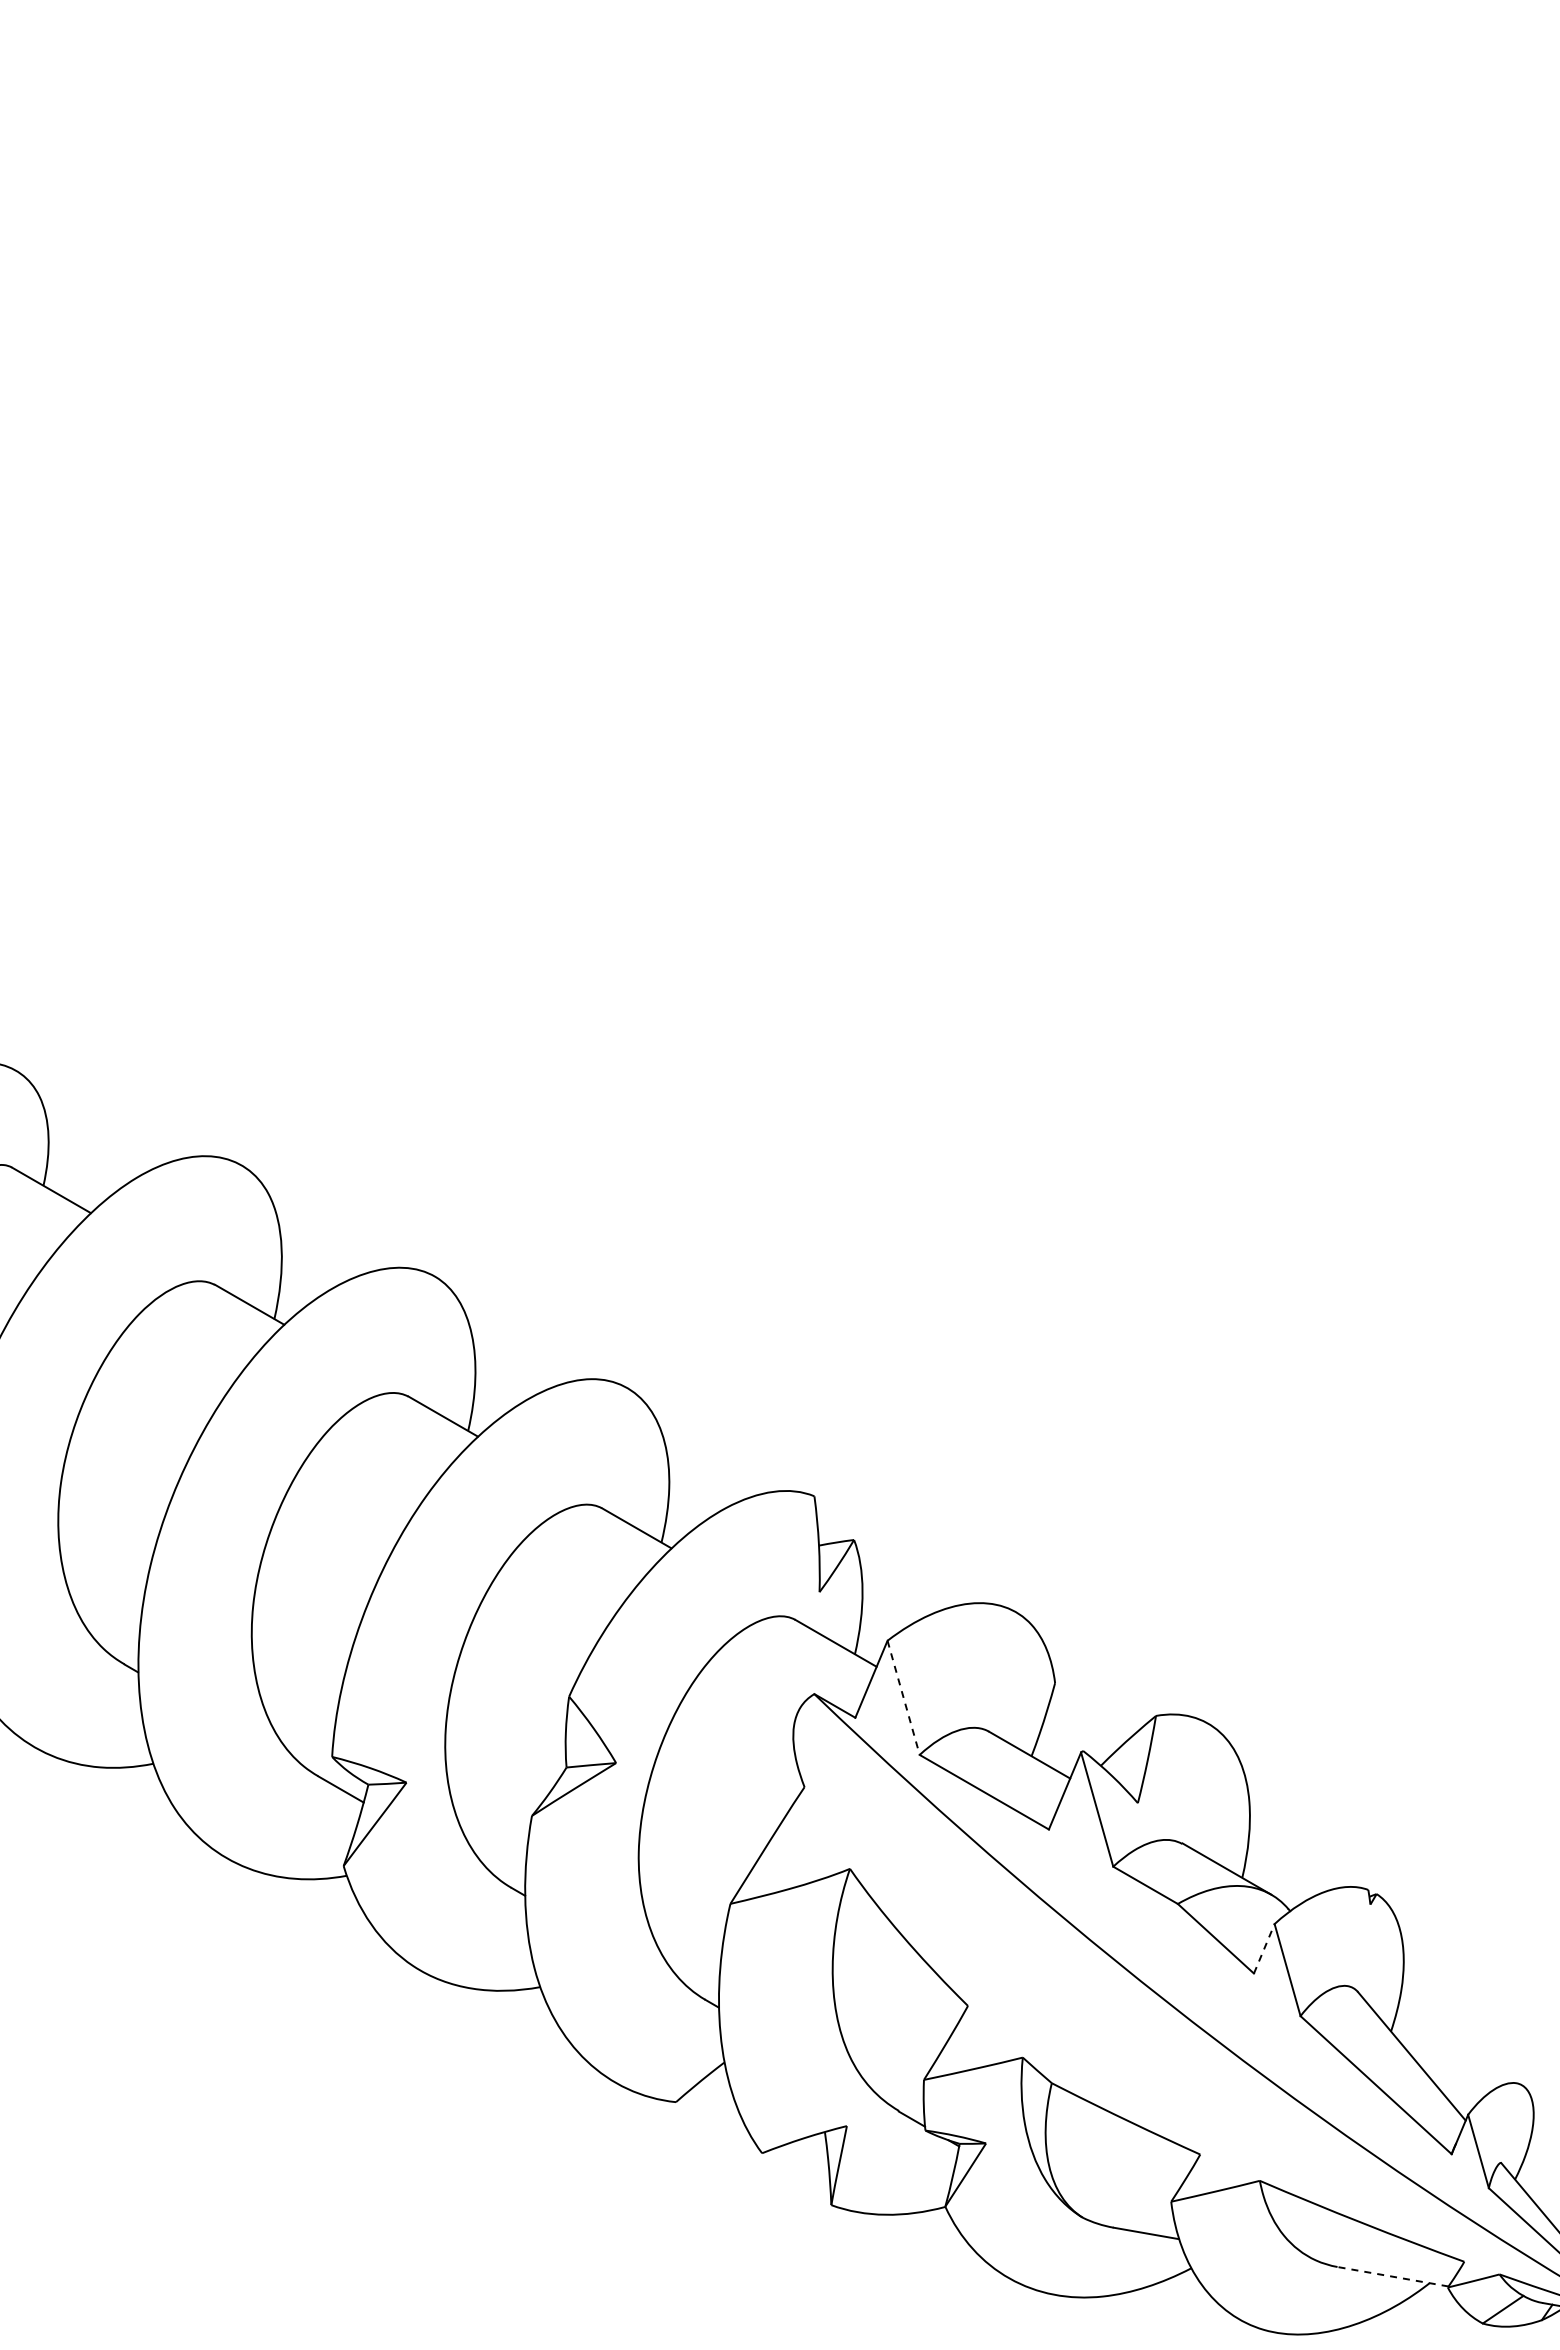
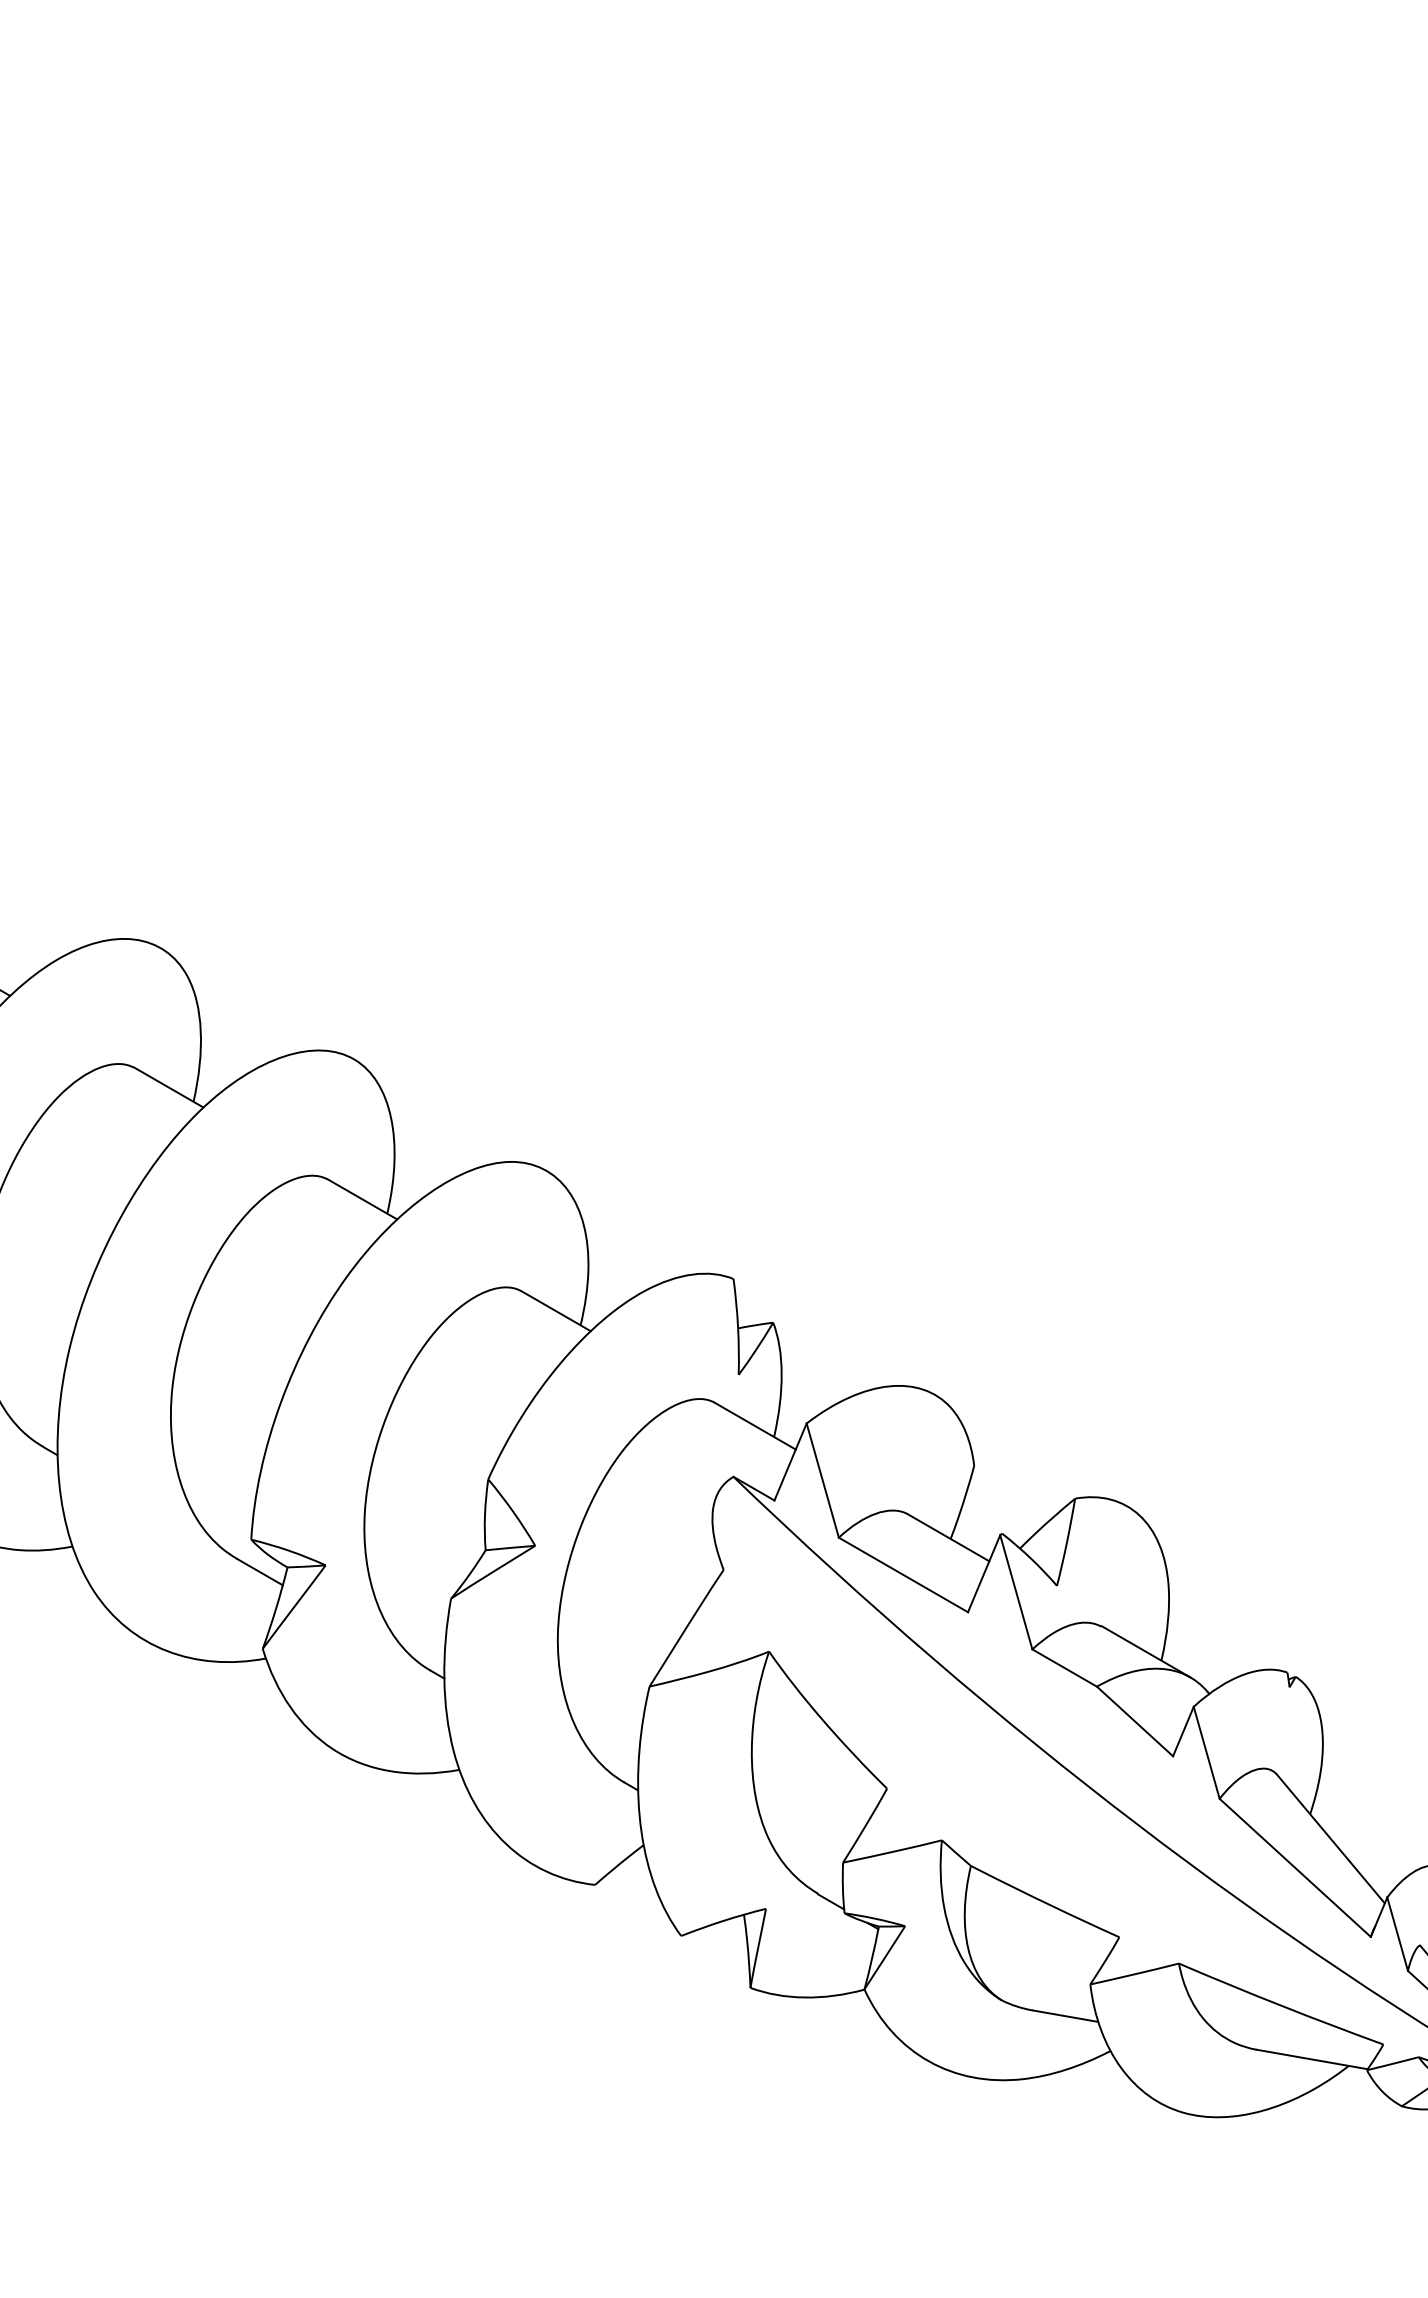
line: (903, 1698) -> (822, 1481), dashed -> solid
line: (1264, 1948) -> (1183, 1731), dashed -> solid
line: (1392, 2276) -> (1311, 2059), dashed -> solid

